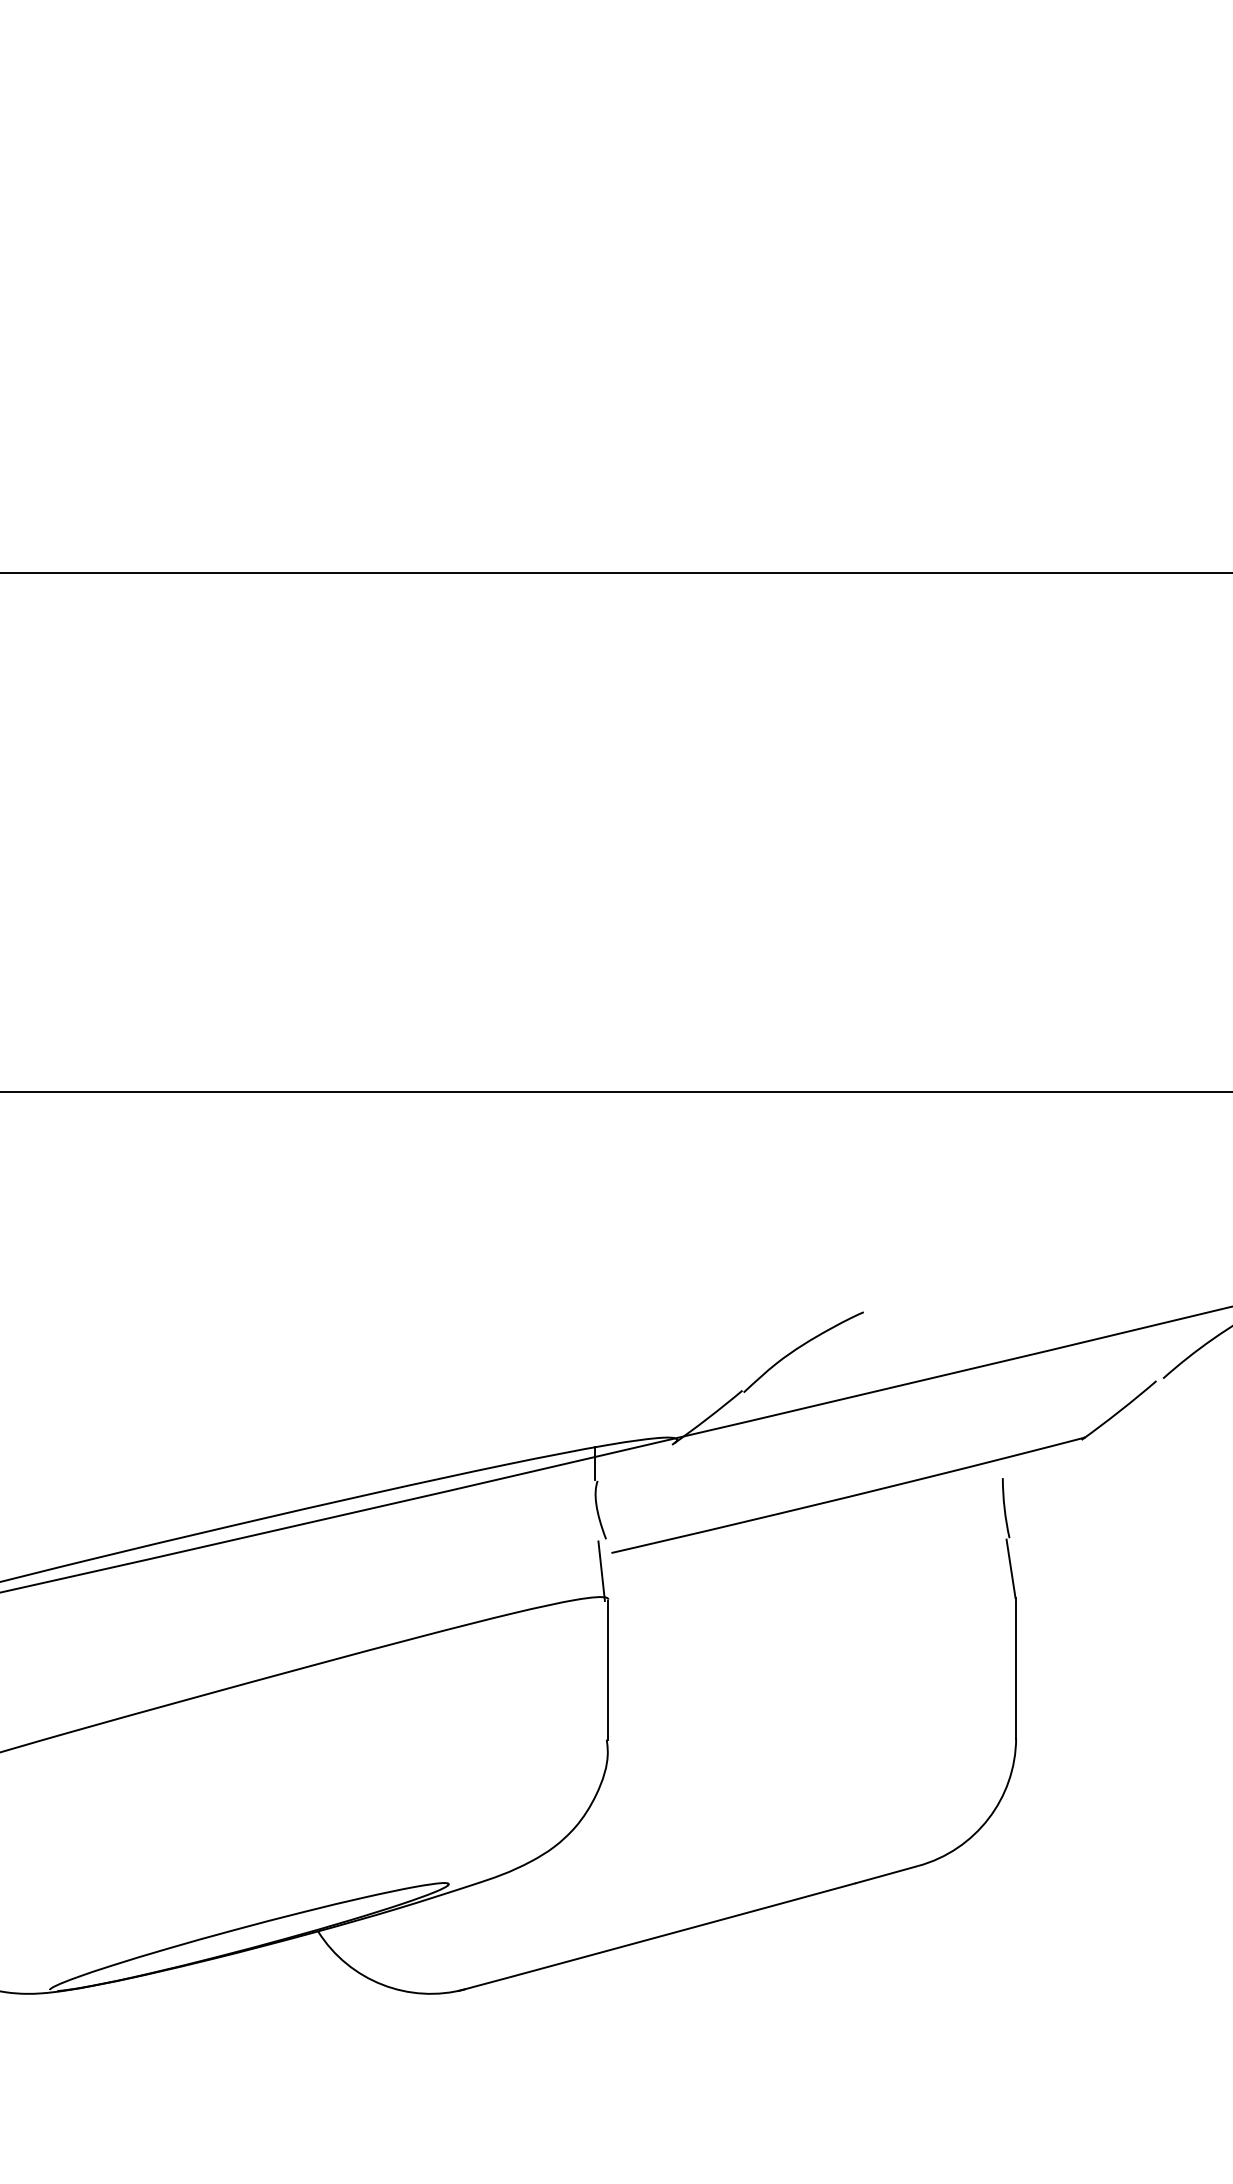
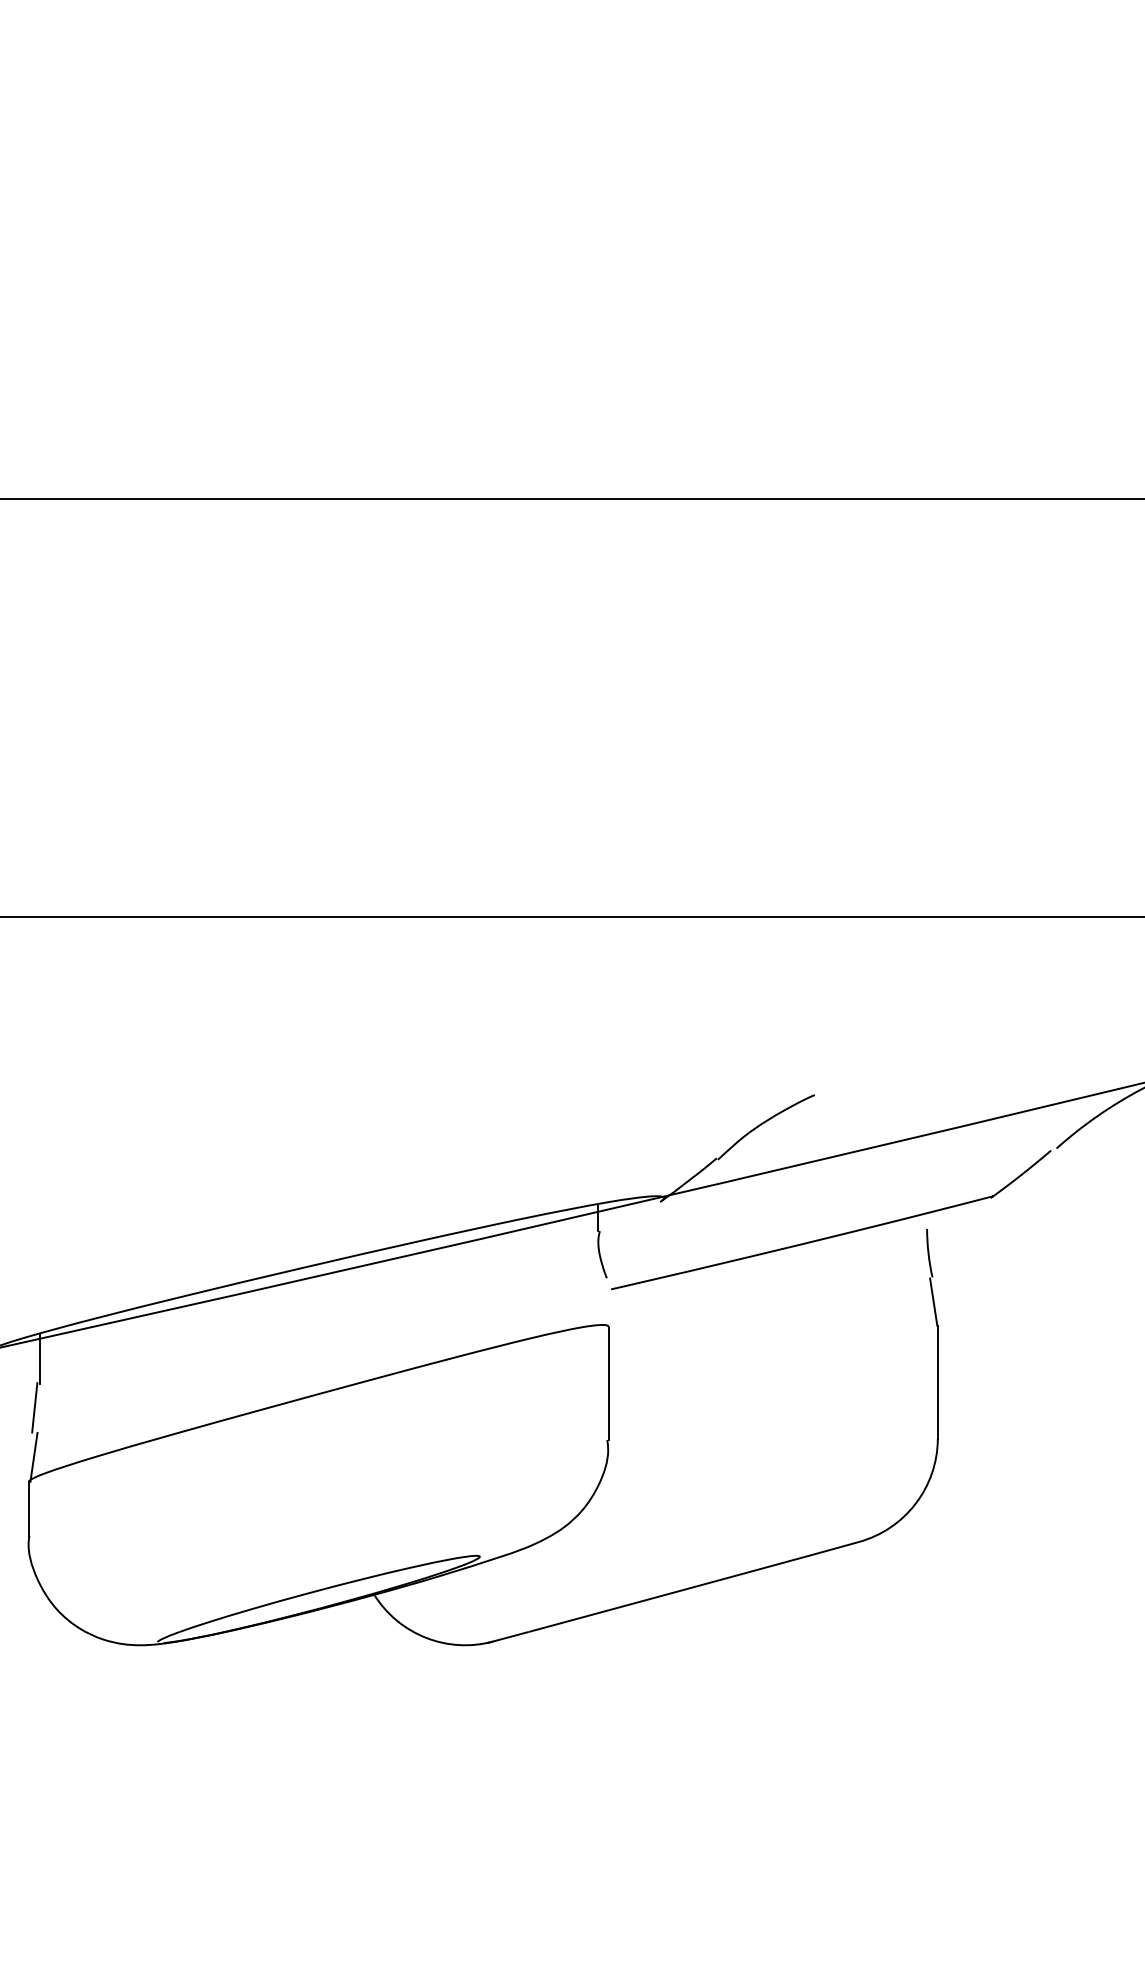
line: (600, 1571) -> (602, 1304), removed

